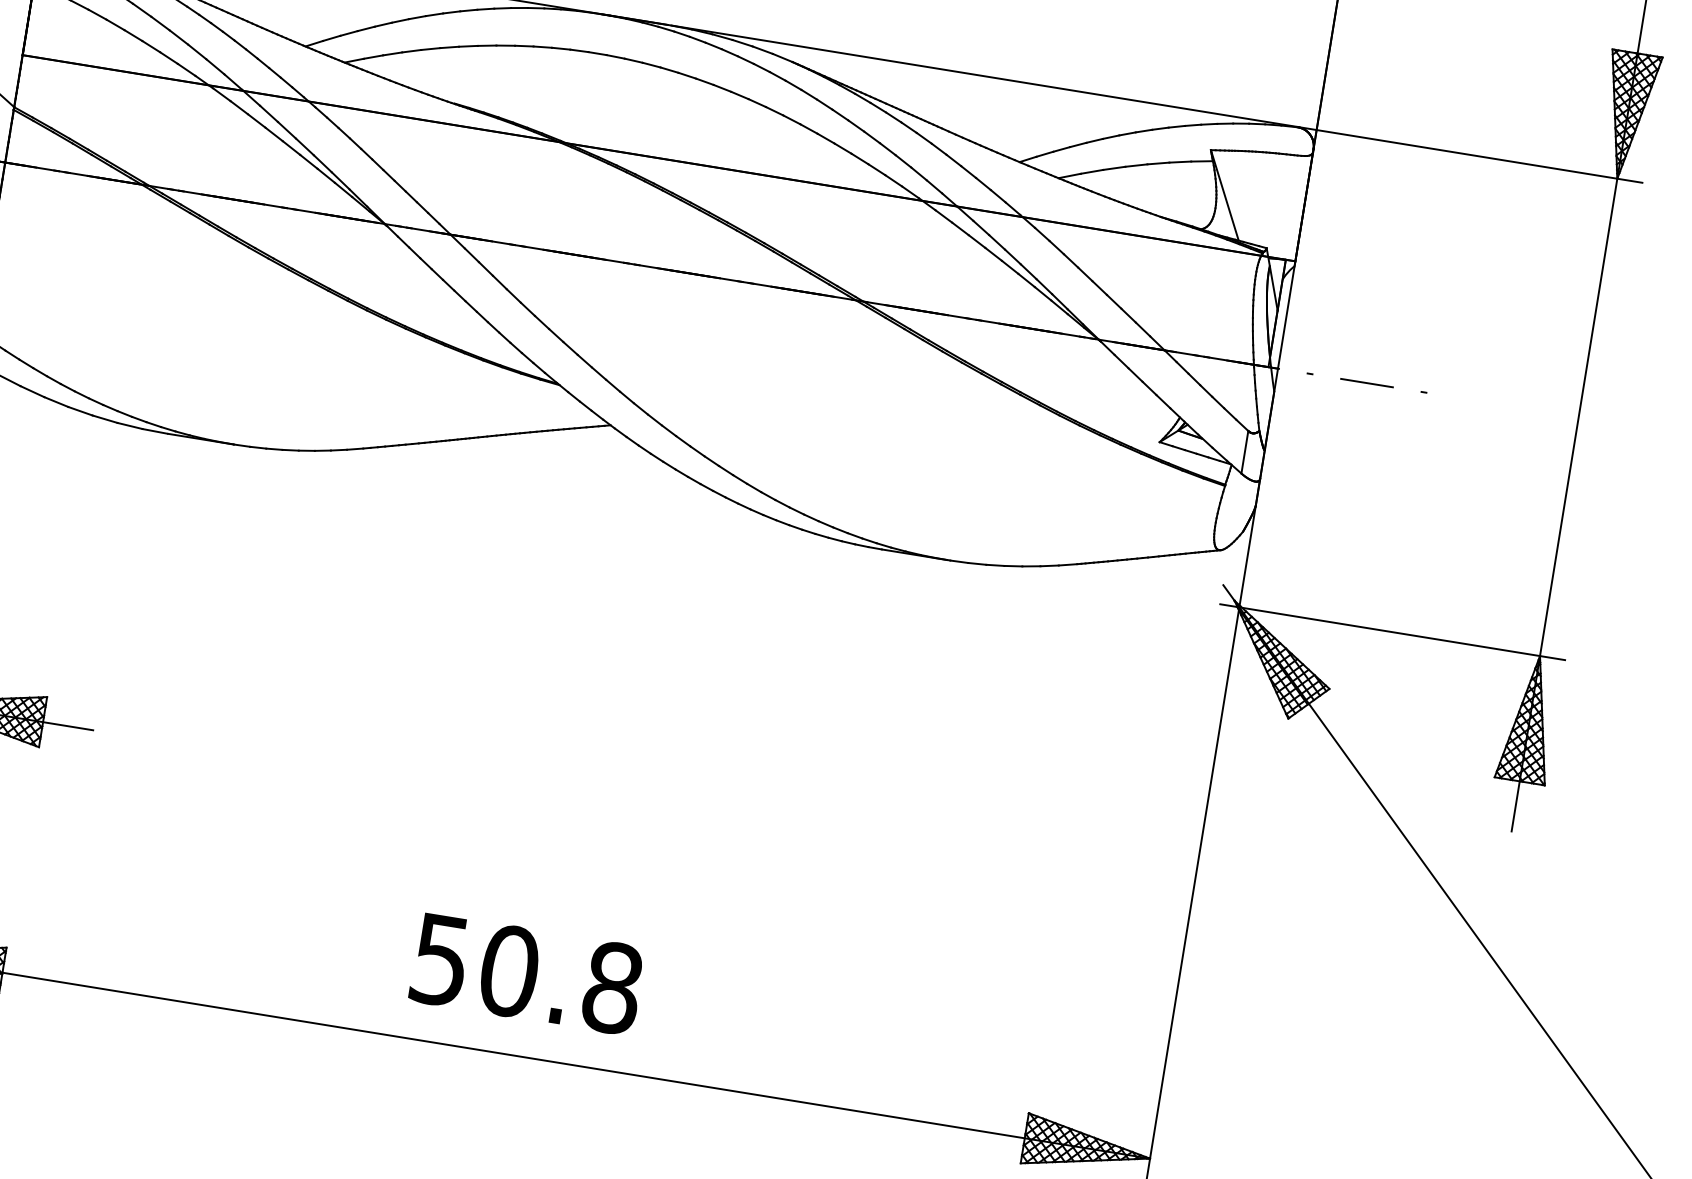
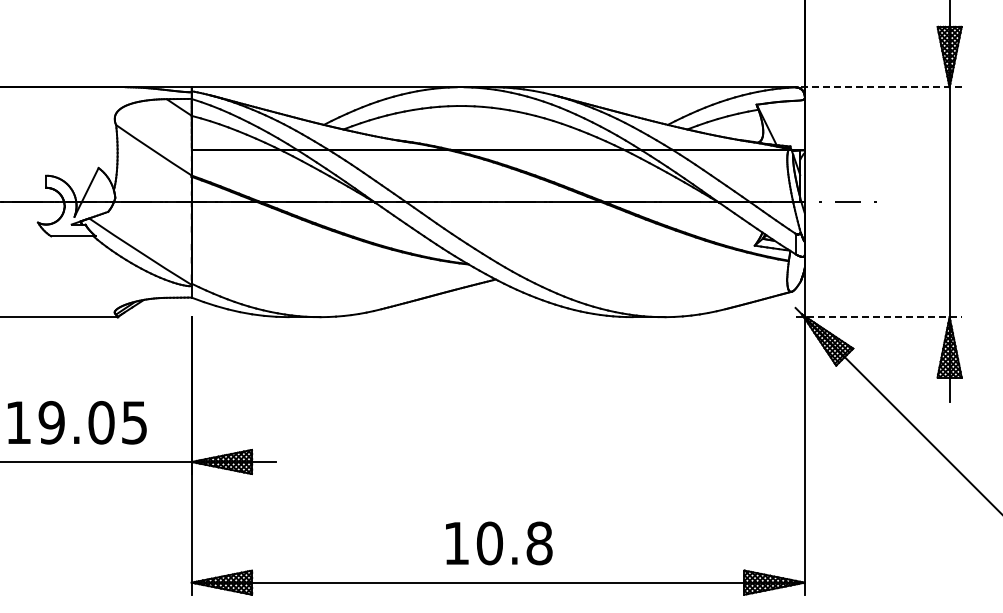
line: (1469, 155) -> (878, 87), solid -> dashed
line: (1394, 633) -> (879, 317), solid -> dashed
text: (440, 960) -> (456, 543), 50.8 -> 10.8

